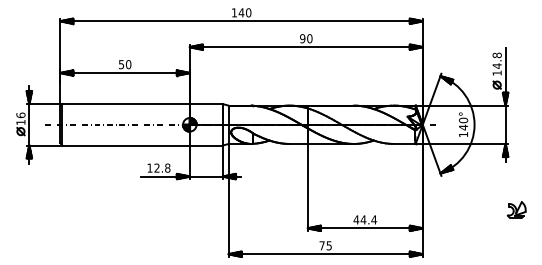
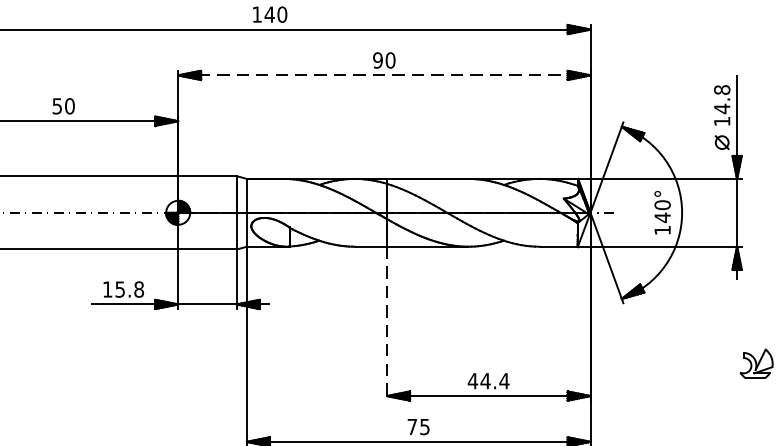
line: (306, 47) -> (384, 75), solid -> dashed
text: (156, 167) -> (119, 288), 12.8 -> 15.8
line: (307, 187) -> (386, 323), solid -> dashed

